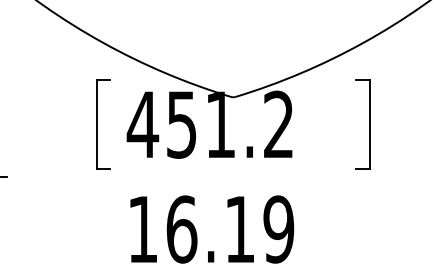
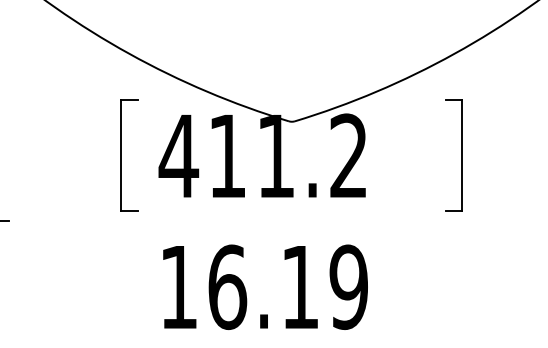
text: (181, 125) -> (227, 156), 451.2 -> 411.2

